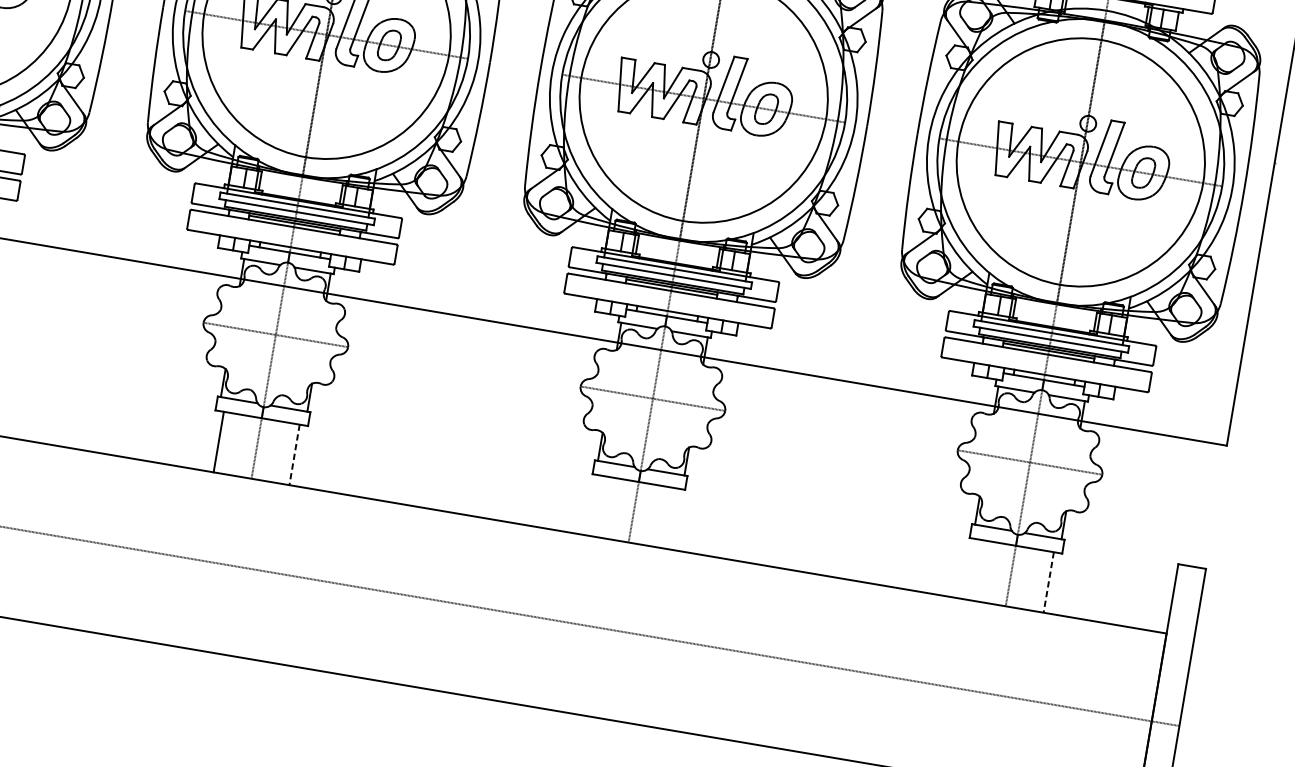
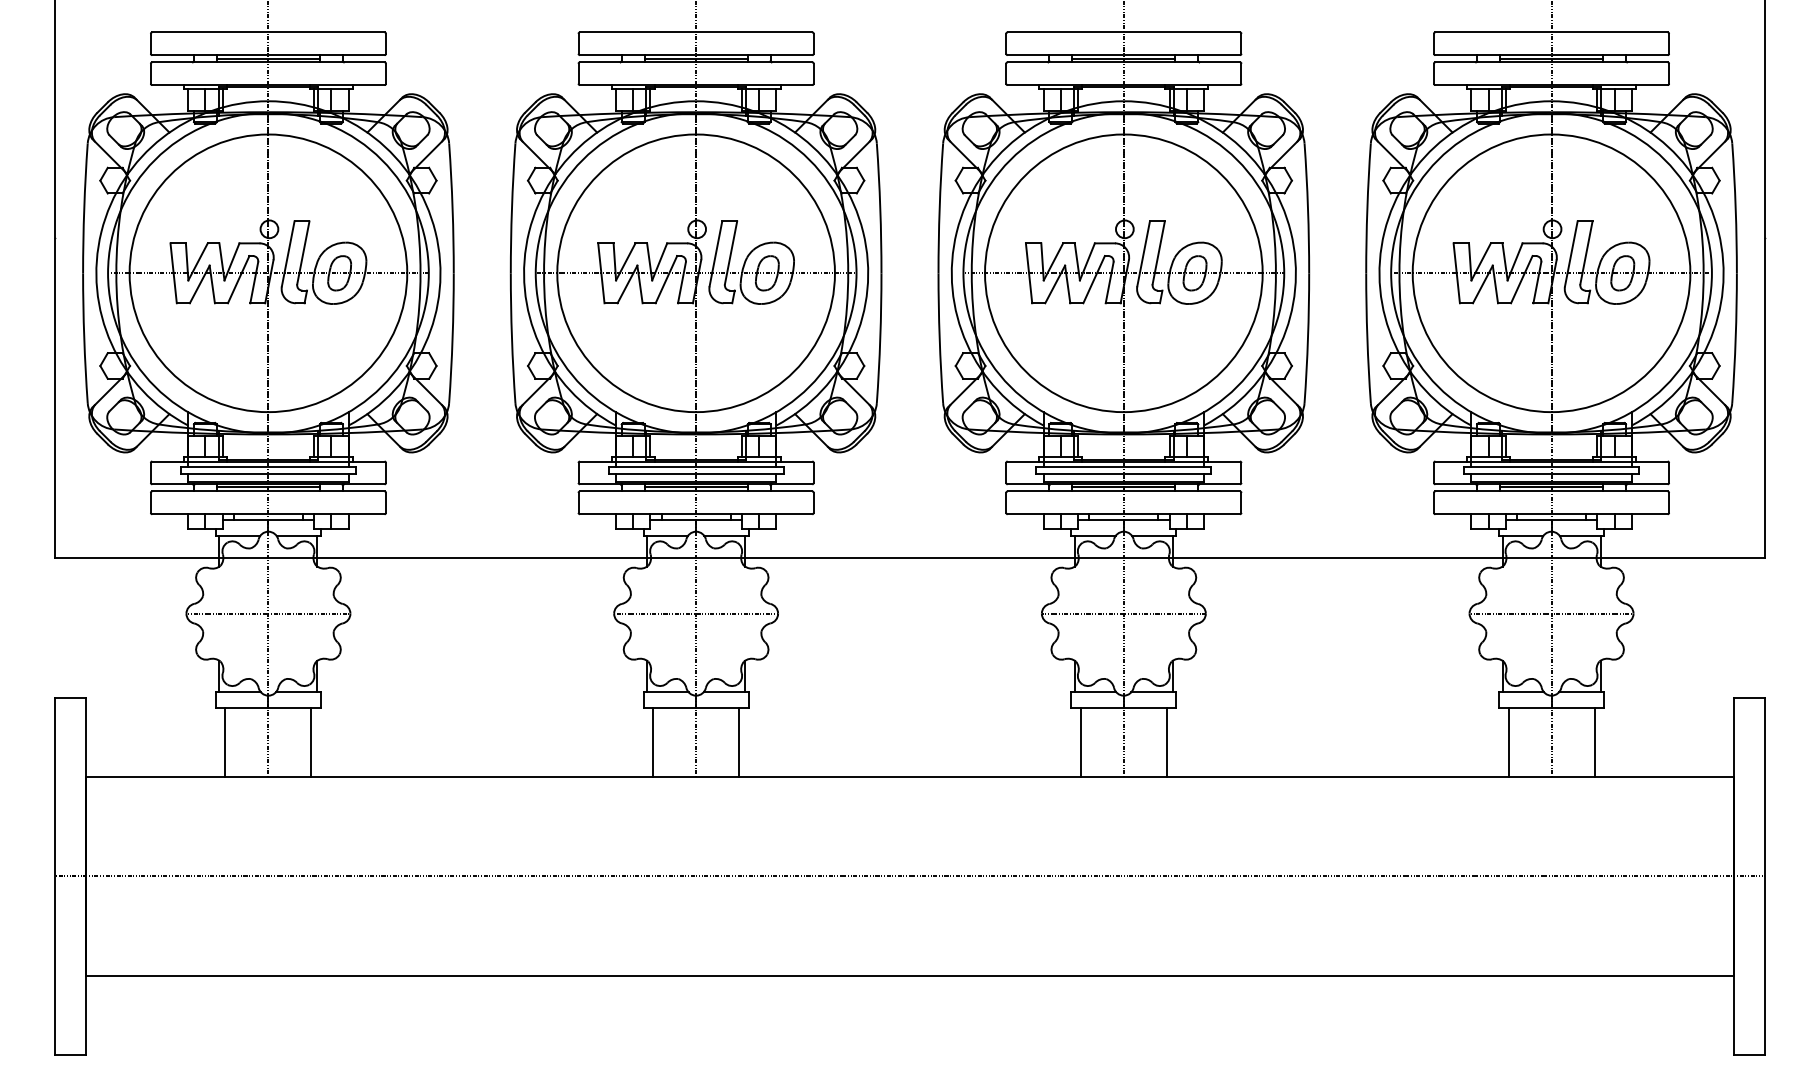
line: (294, 454) -> (739, 742), dashed -> solid
line: (595, 505) -> (1080, 742), added
line: (671, 518) -> (1166, 742), added
line: (972, 569) -> (1508, 742), added
line: (1048, 582) -> (1594, 742), dashed -> solid

